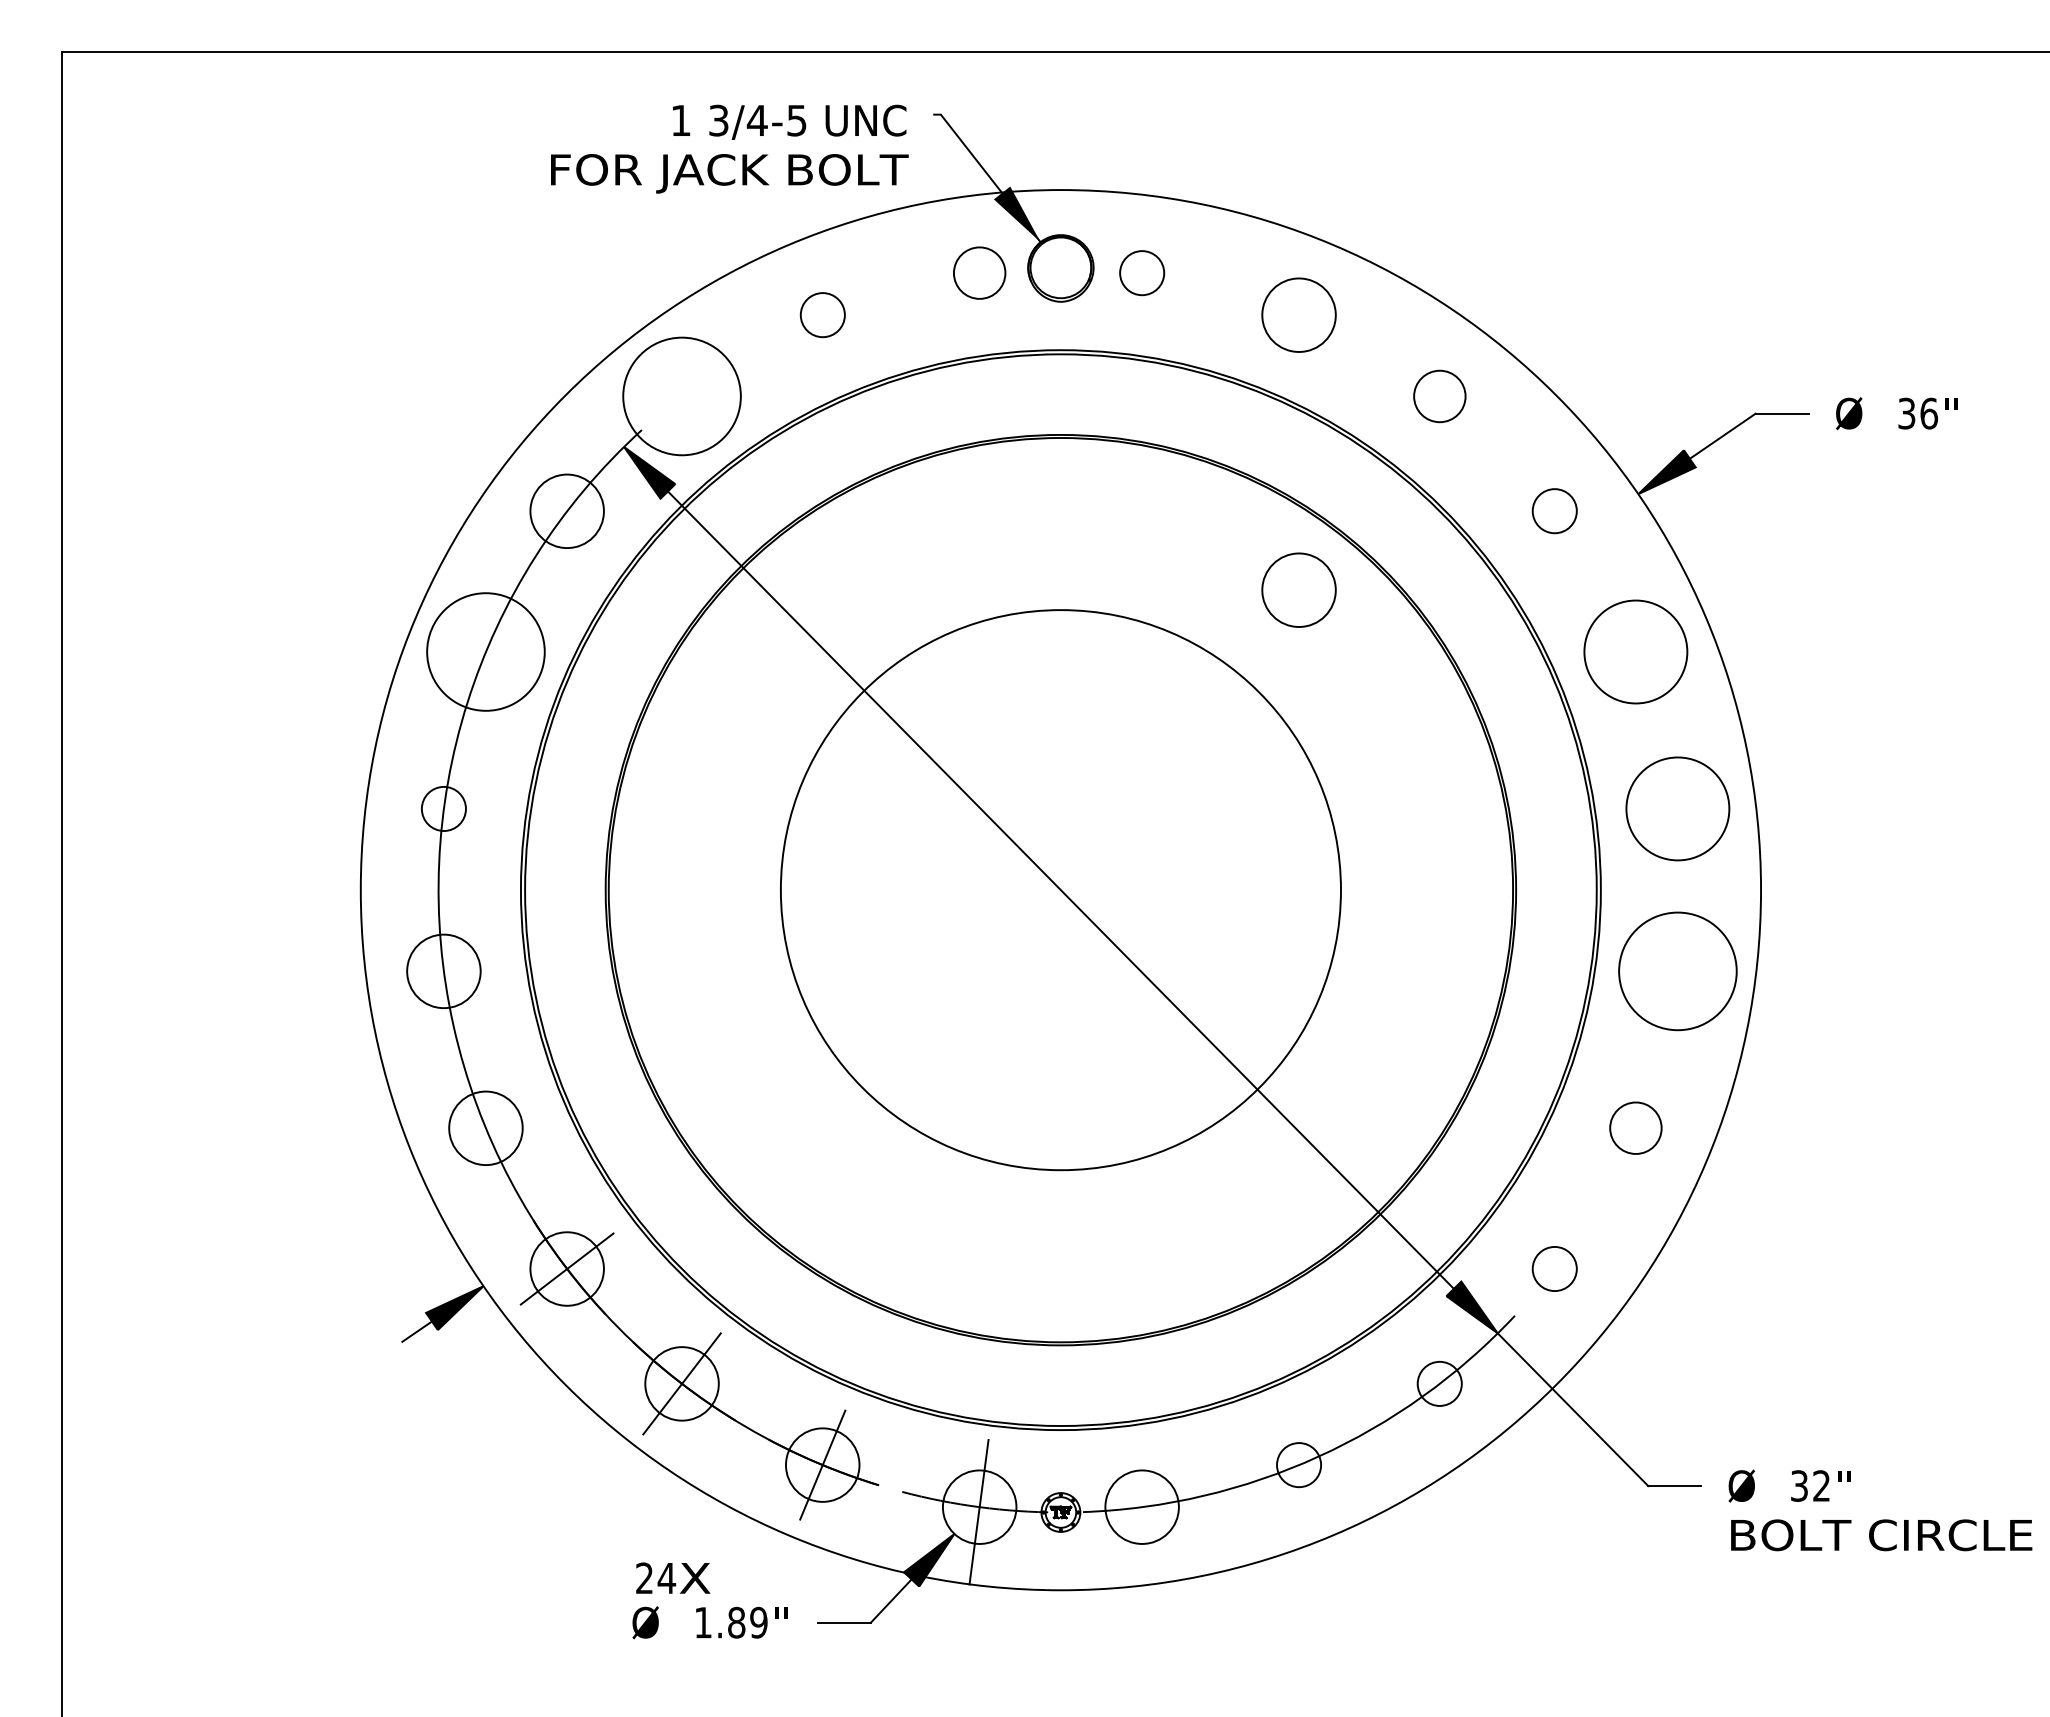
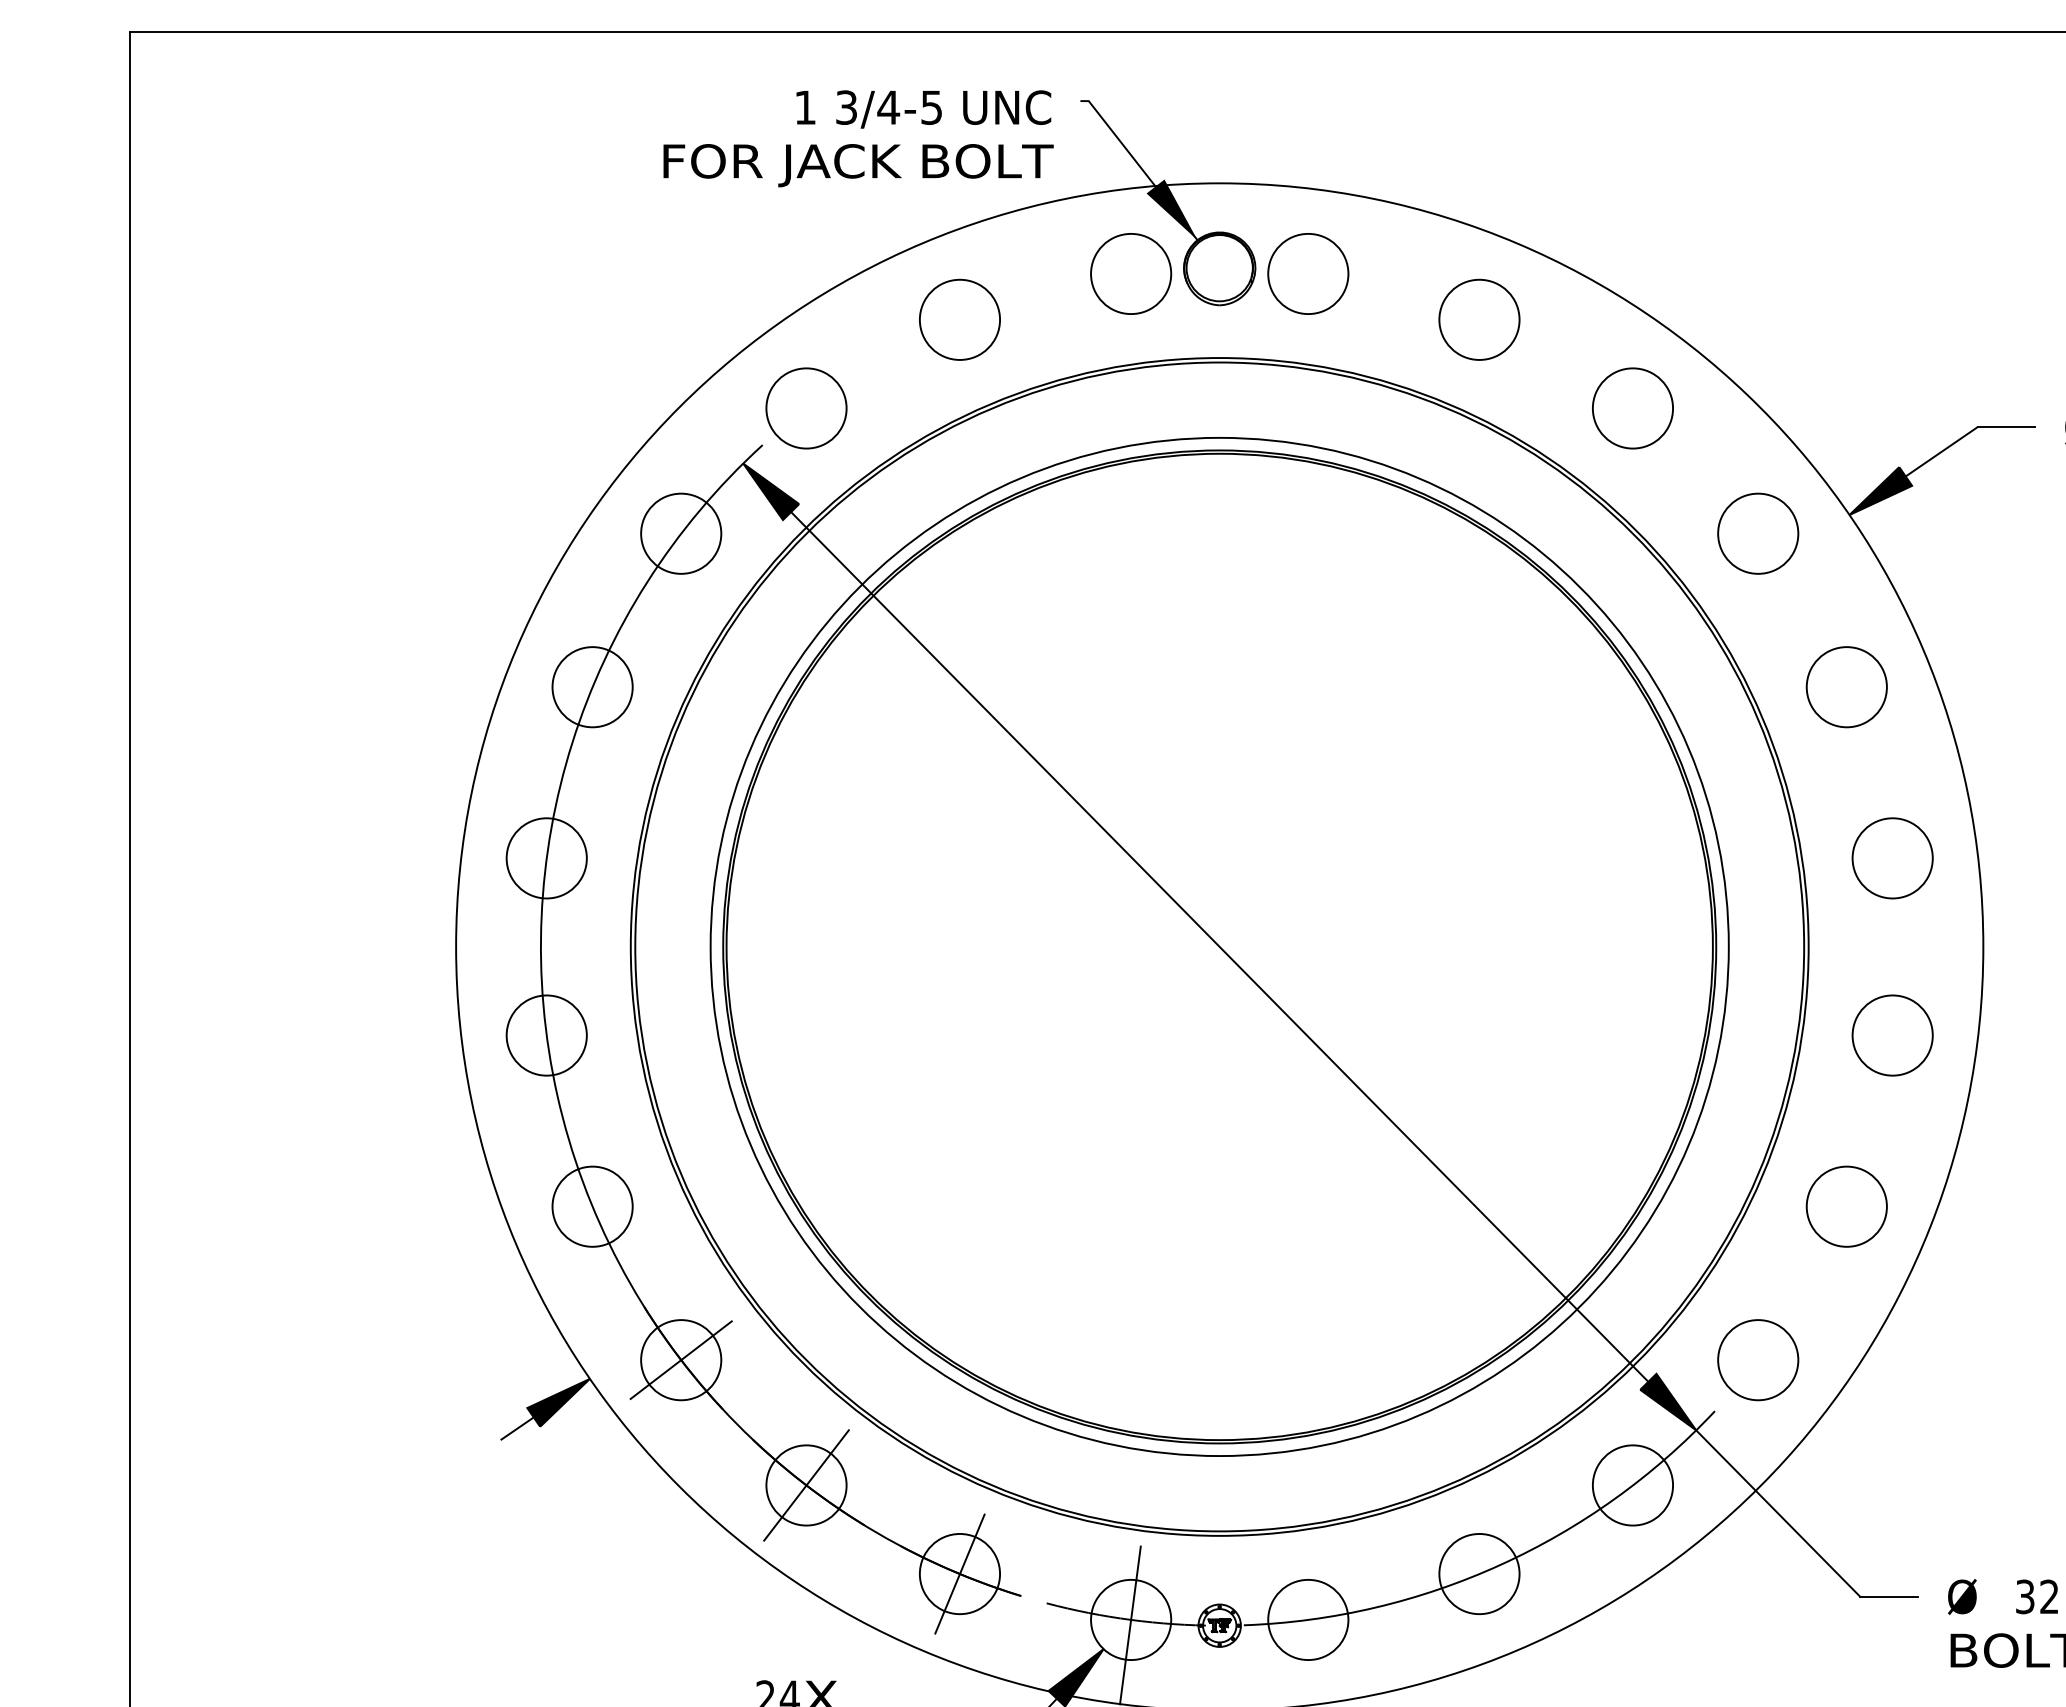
circle: (979, 272) -> (1130, 273), size x1.43
circle: (1141, 272) -> (1307, 273), size x1.67
circle: (822, 314) -> (959, 319), size x1.67
circle: (681, 396) -> (805, 408), size x0.62
circle: (1439, 396) -> (1632, 408), size x1.43
circle: (1554, 510) -> (1758, 532), size x1.67
circle: (1298, 589) -> (1478, 619), removed
circle: (485, 651) -> (592, 686), size x0.62
circle: (1635, 651) -> (1846, 686), size x0.71
circle: (443, 808) -> (546, 857), size x1.67
circle: (1677, 808) -> (1892, 857), size x0.71
circle: (1060, 889) -> (1219, 946), size x1.67
circle: (1677, 971) -> (1892, 1035), size x0.62
circle: (1635, 1127) -> (1846, 1205), size x1.43
circle: (1554, 1268) -> (1758, 1359), size x1.67
circle: (1439, 1383) -> (1632, 1485), size x1.67
circle: (1298, 1464) -> (1478, 1573), size x1.67

